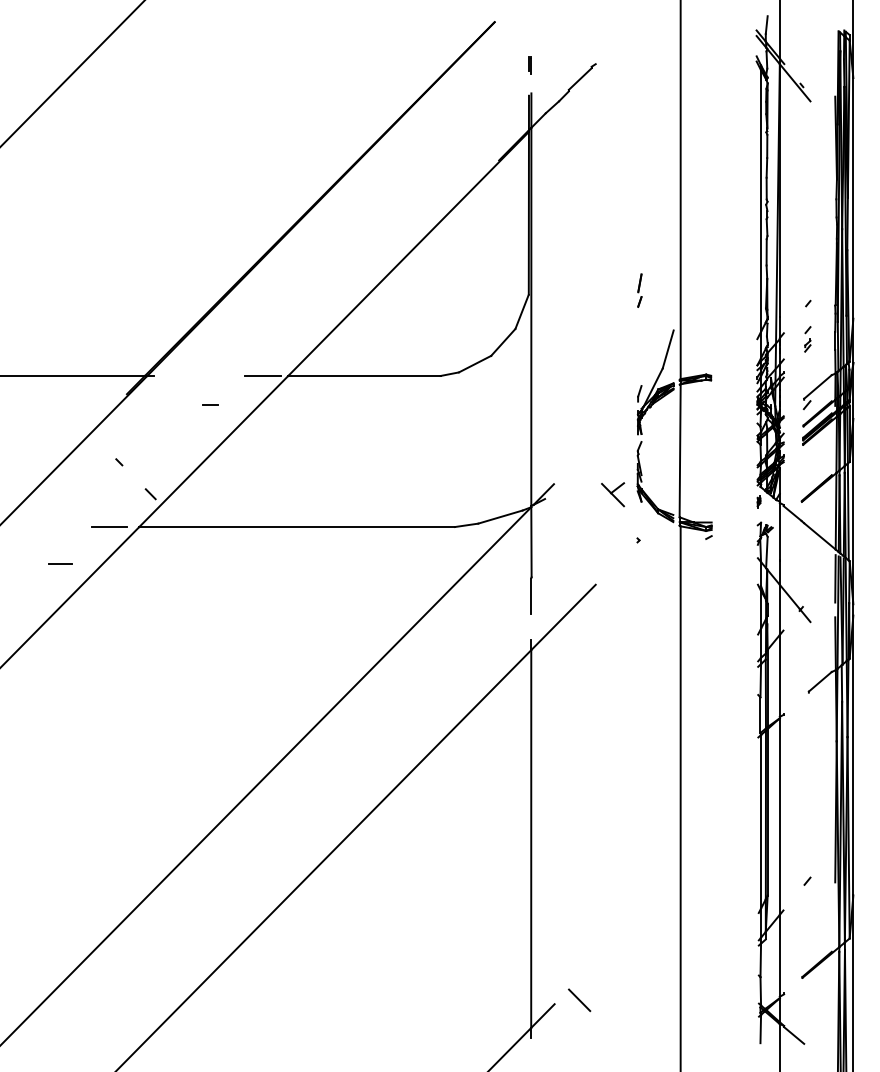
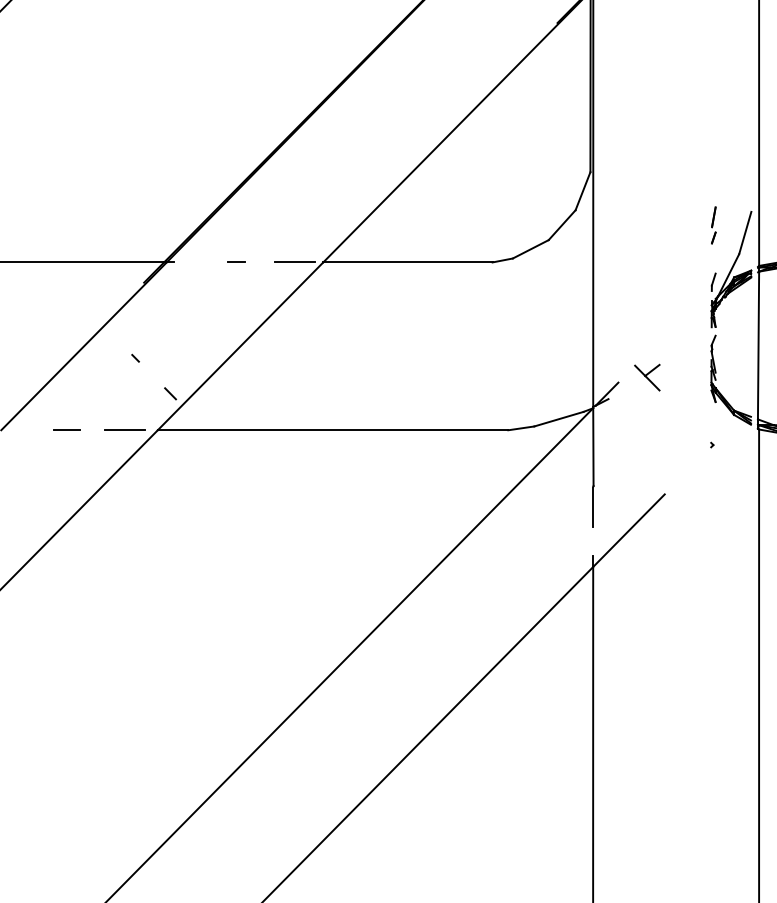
part: (639, 290) -> (713, 225), moved
line: (210, 404) -> (236, 261), moved
part: (613, 494) -> (647, 377), moved
line: (60, 563) -> (66, 429), moved

